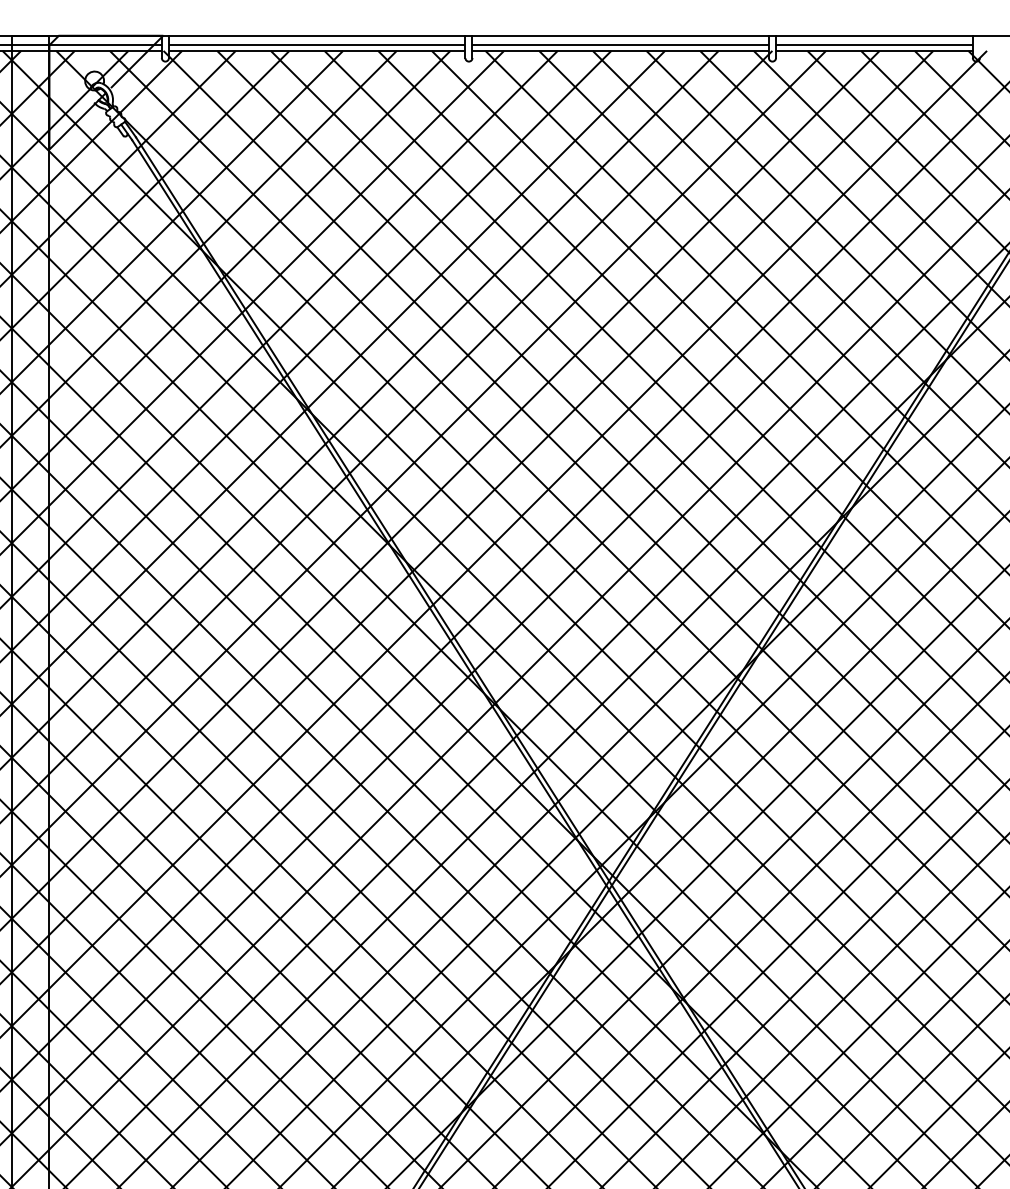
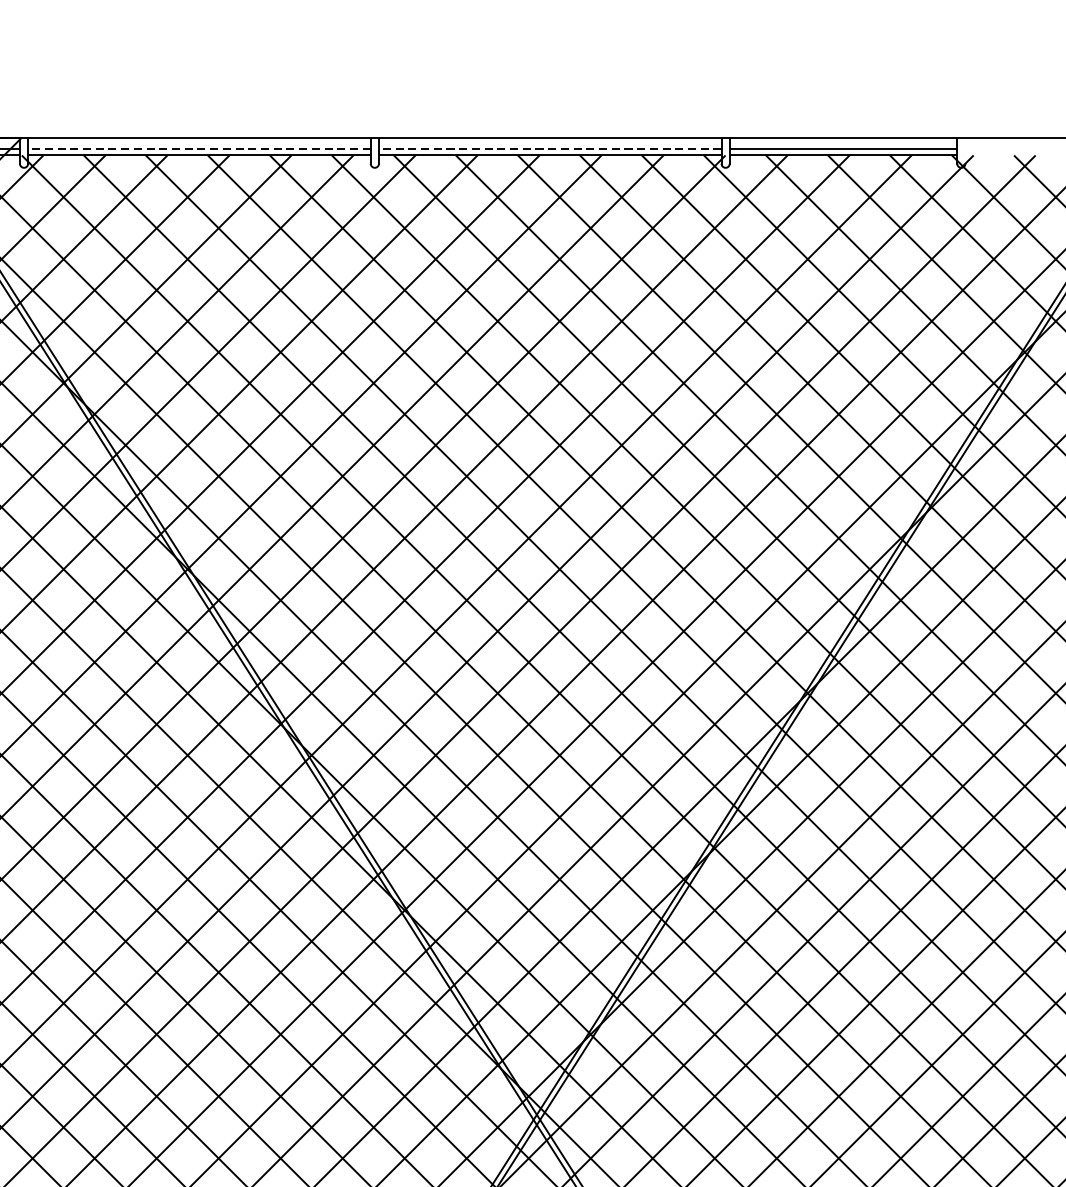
line: (316, 44) -> (198, 148), solid -> dashed
line: (620, 44) -> (550, 148), solid -> dashed

